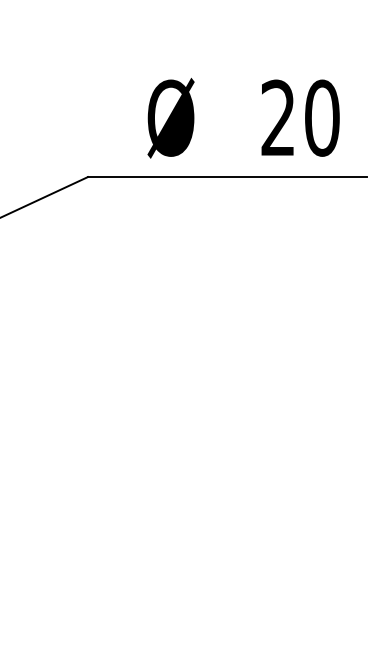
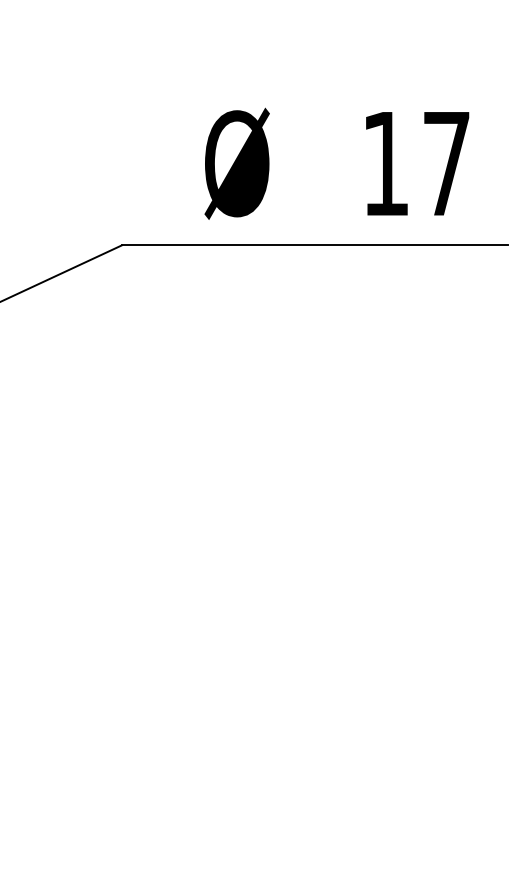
text: (300, 117) -> (416, 162), 20 -> 17

